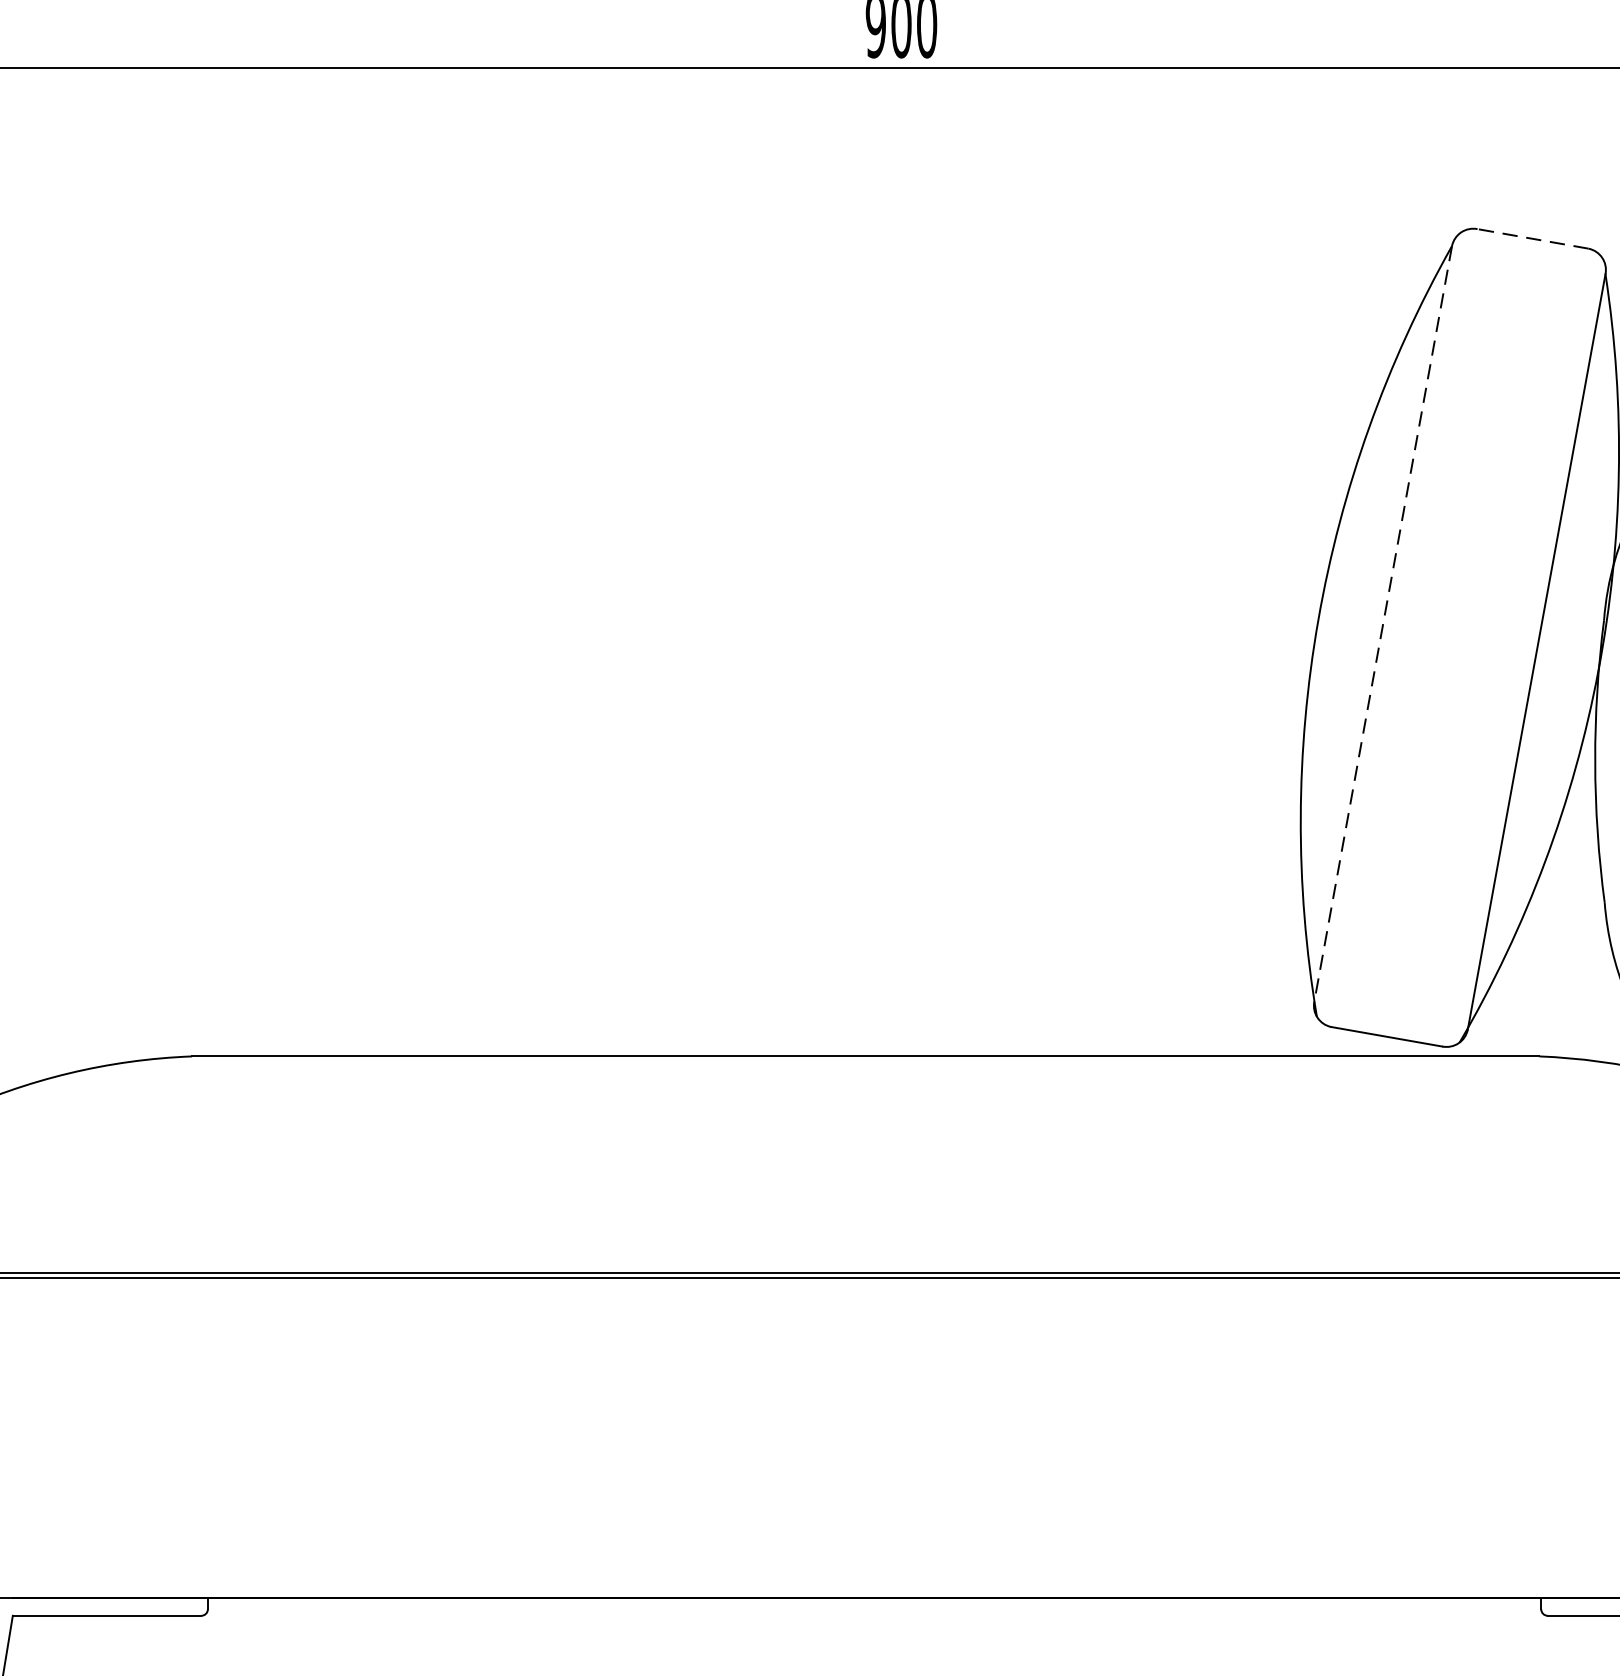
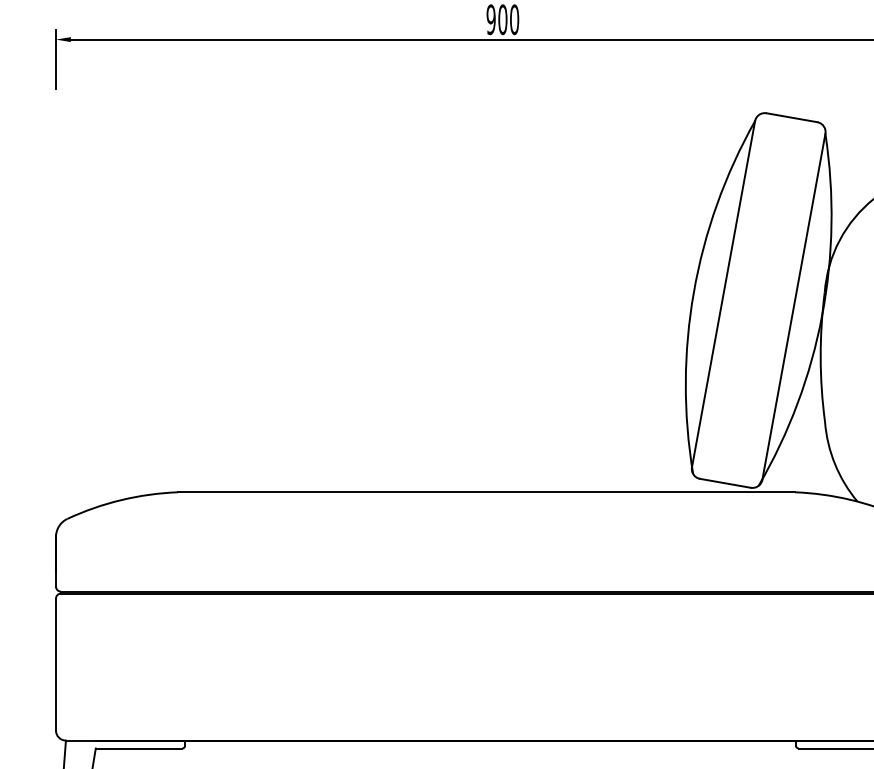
line: (1533, 238) -> (792, 117), dashed -> solid
line: (1383, 624) -> (723, 294), dashed -> solid

